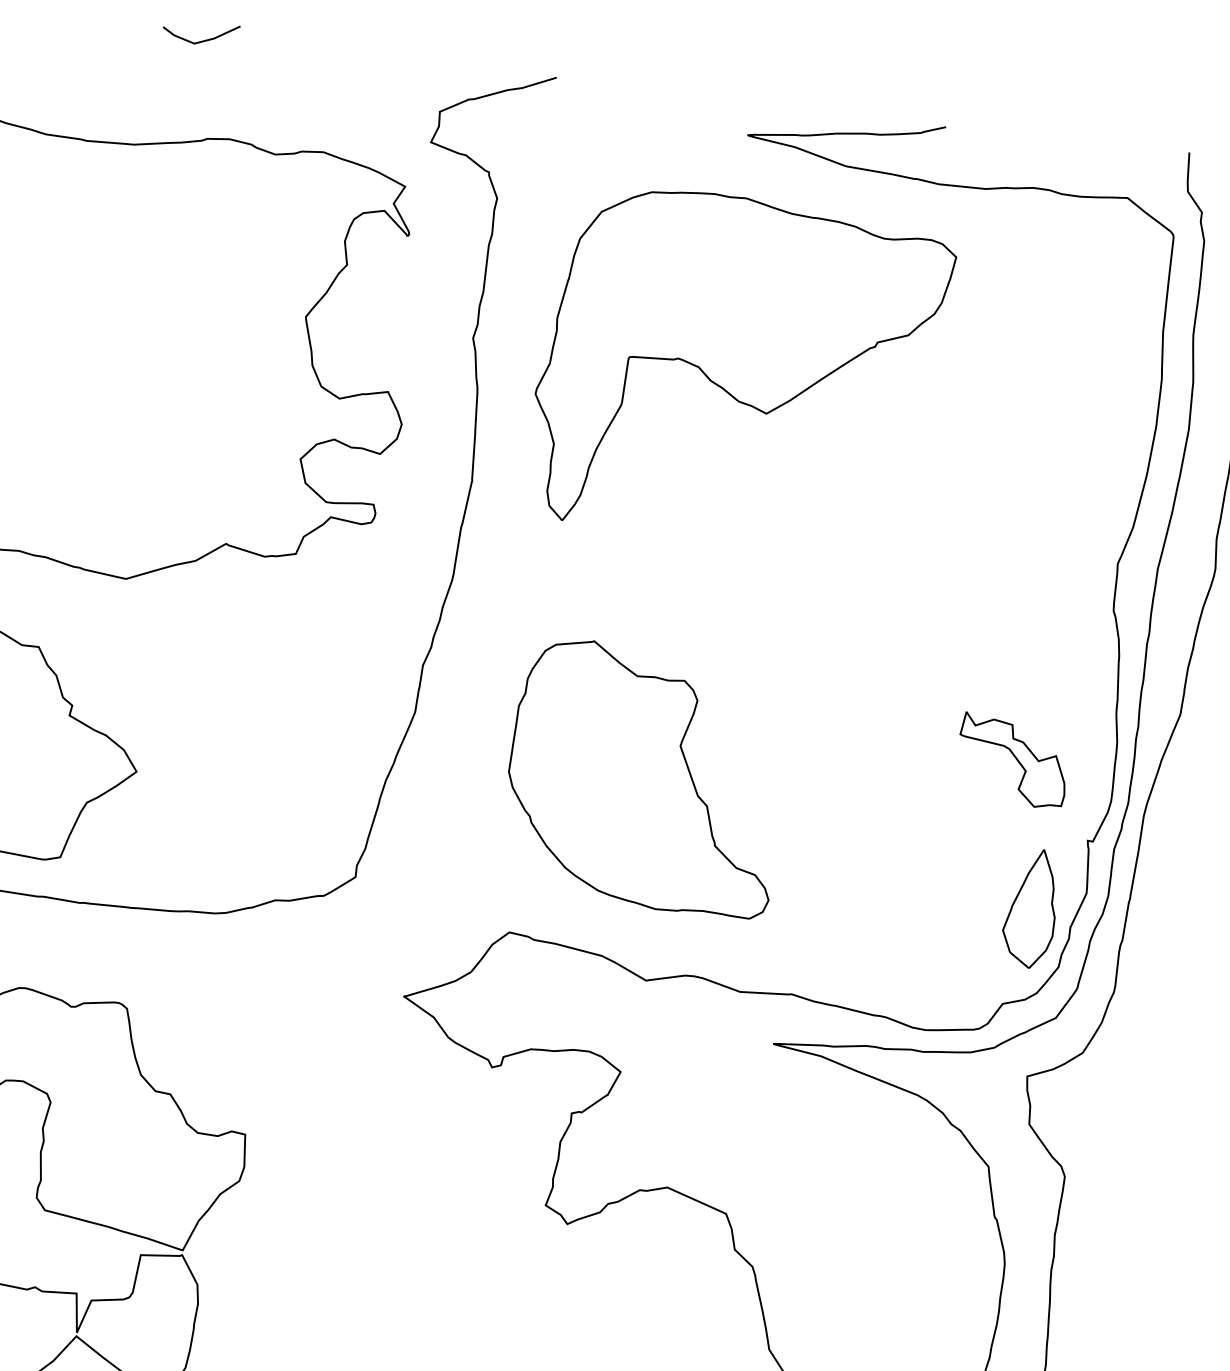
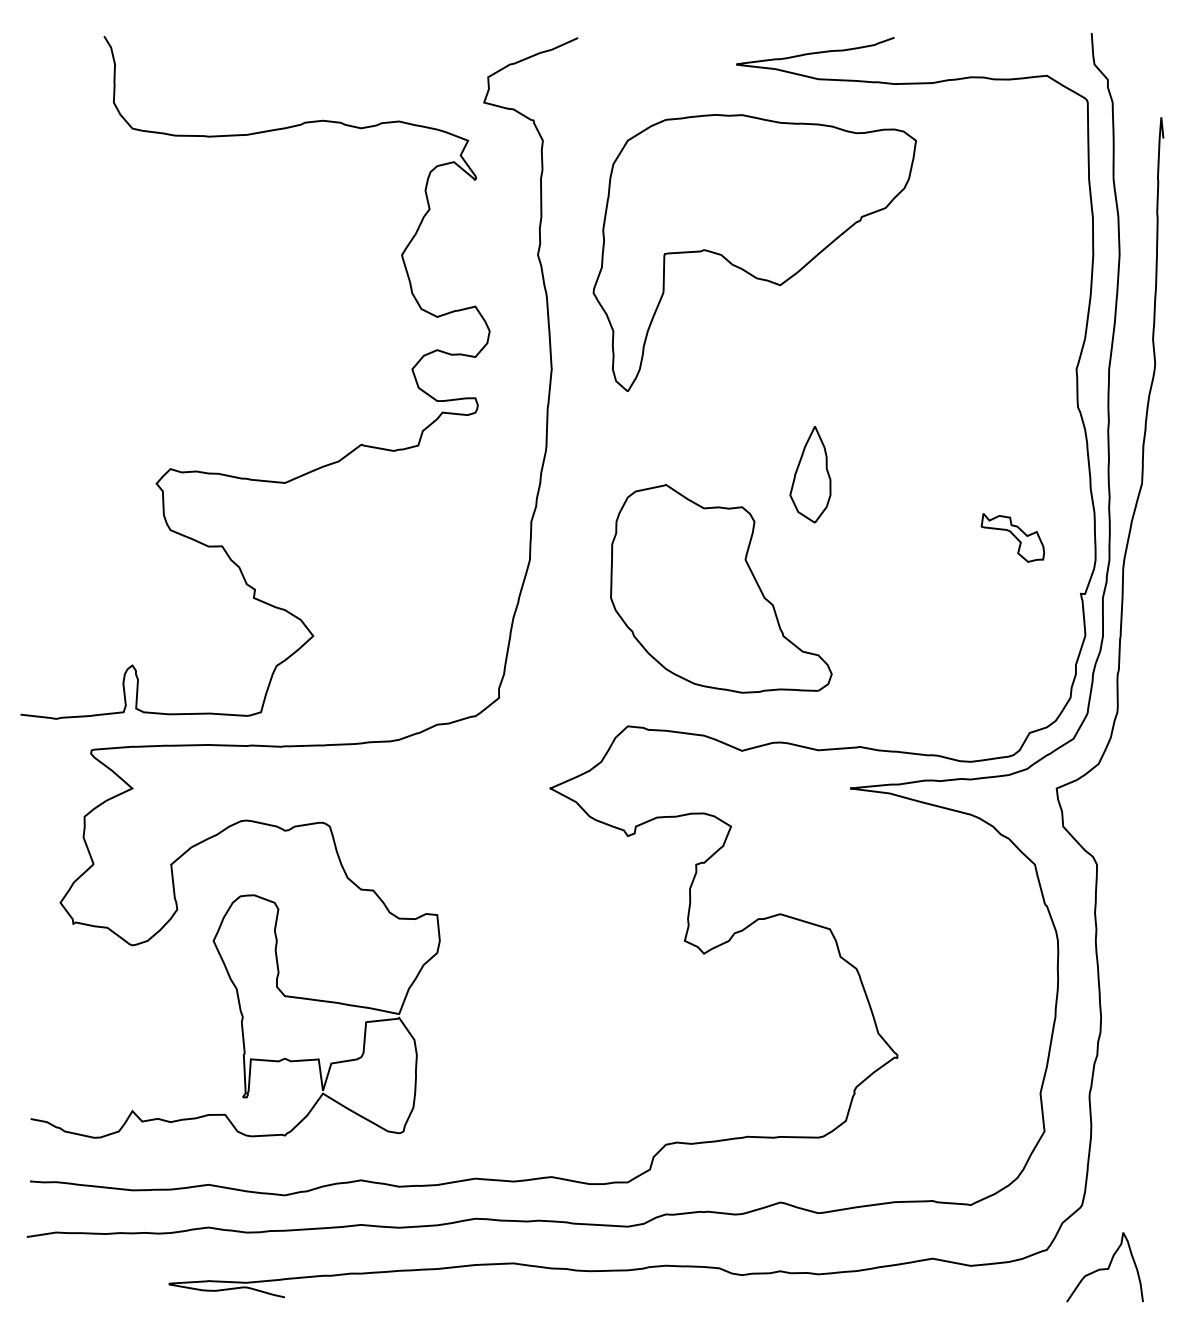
line: (204, 39) -> (292, 43), removed
part: (1012, 760) -> (1012, 537), size x0.7
part: (1031, 908) -> (810, 474), moved

